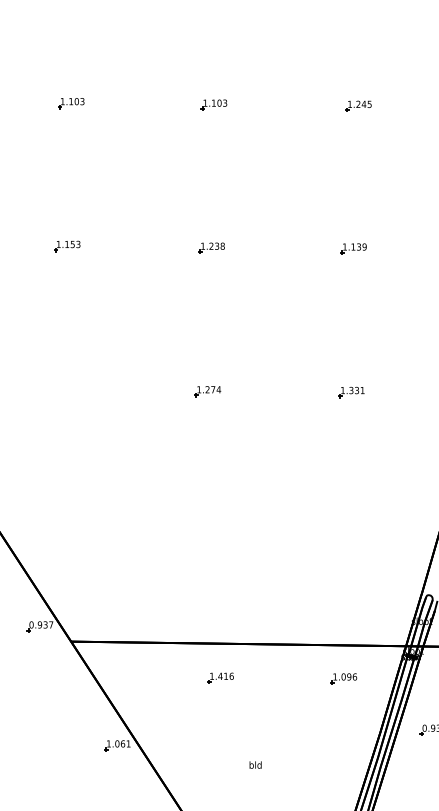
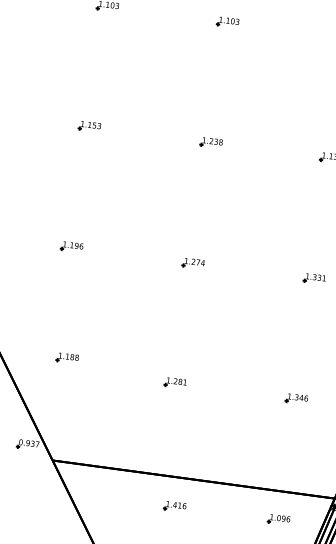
part: (63, 389) -> (71, 246), added
part: (73, 519) -> (67, 357), added
part: (203, 533) -> (175, 382), added
part: (347, 534) -> (296, 398), added

